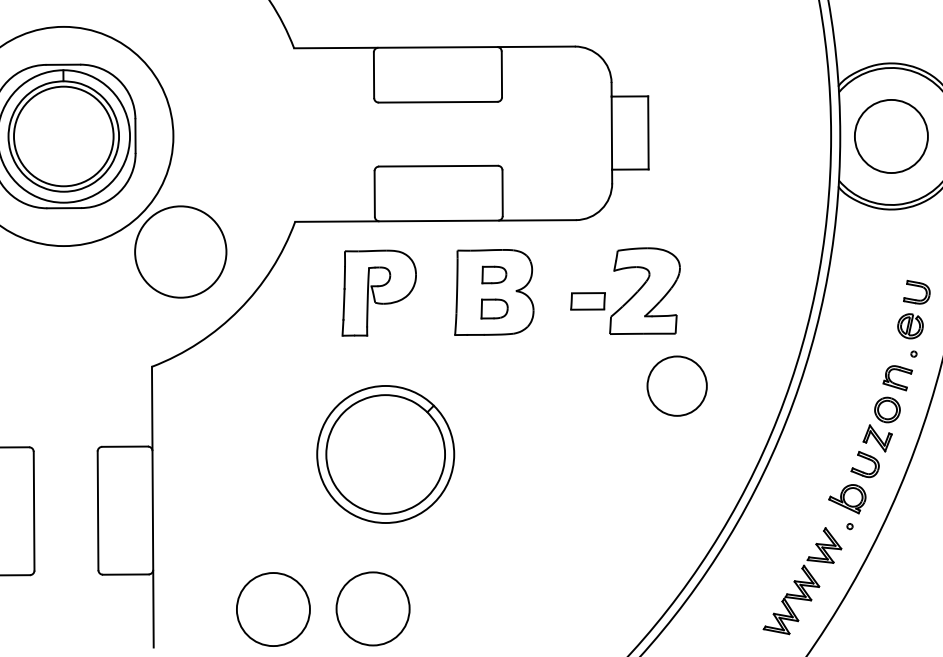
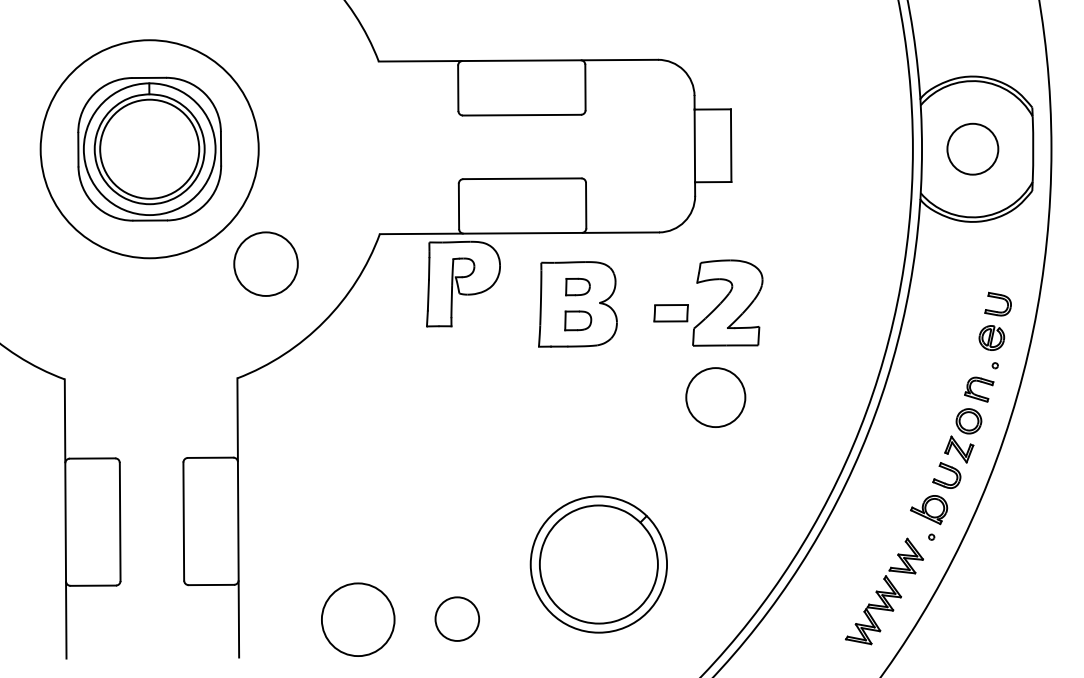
circle: (891, 135) -> (972, 148), size x0.7
circle: (180, 251) -> (265, 263), size x0.7
part: (379, 292) -> (463, 283), moved
circle: (676, 386) -> (715, 397), moved
part: (385, 454) -> (598, 564), moved
circle: (373, 608) -> (457, 618), size x0.6

